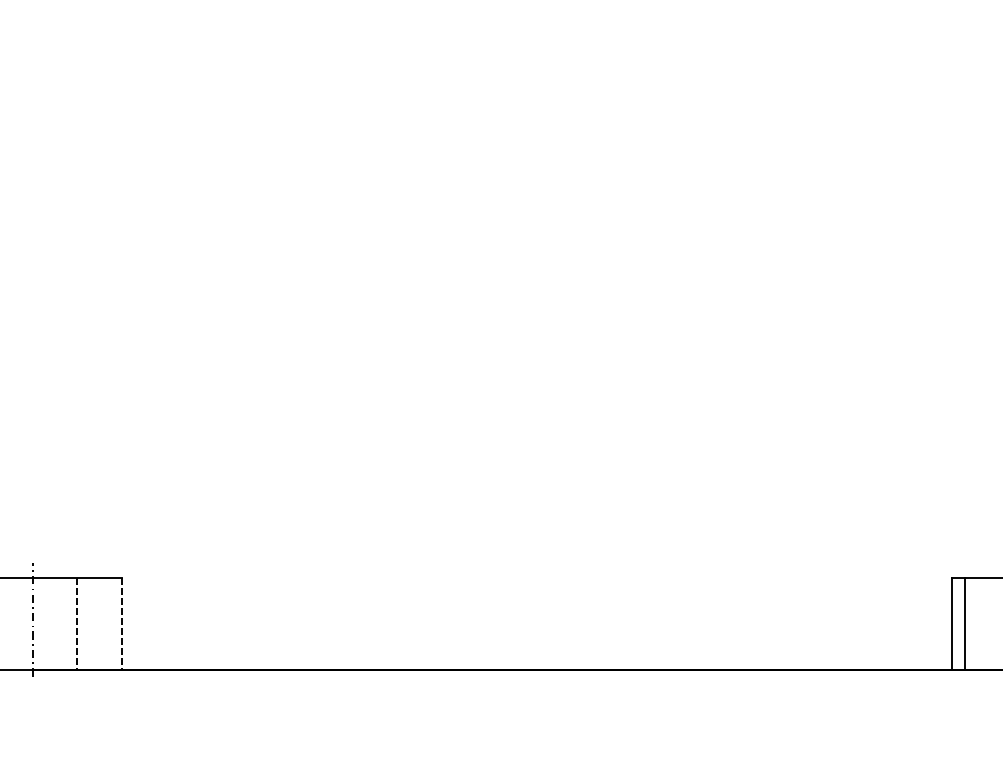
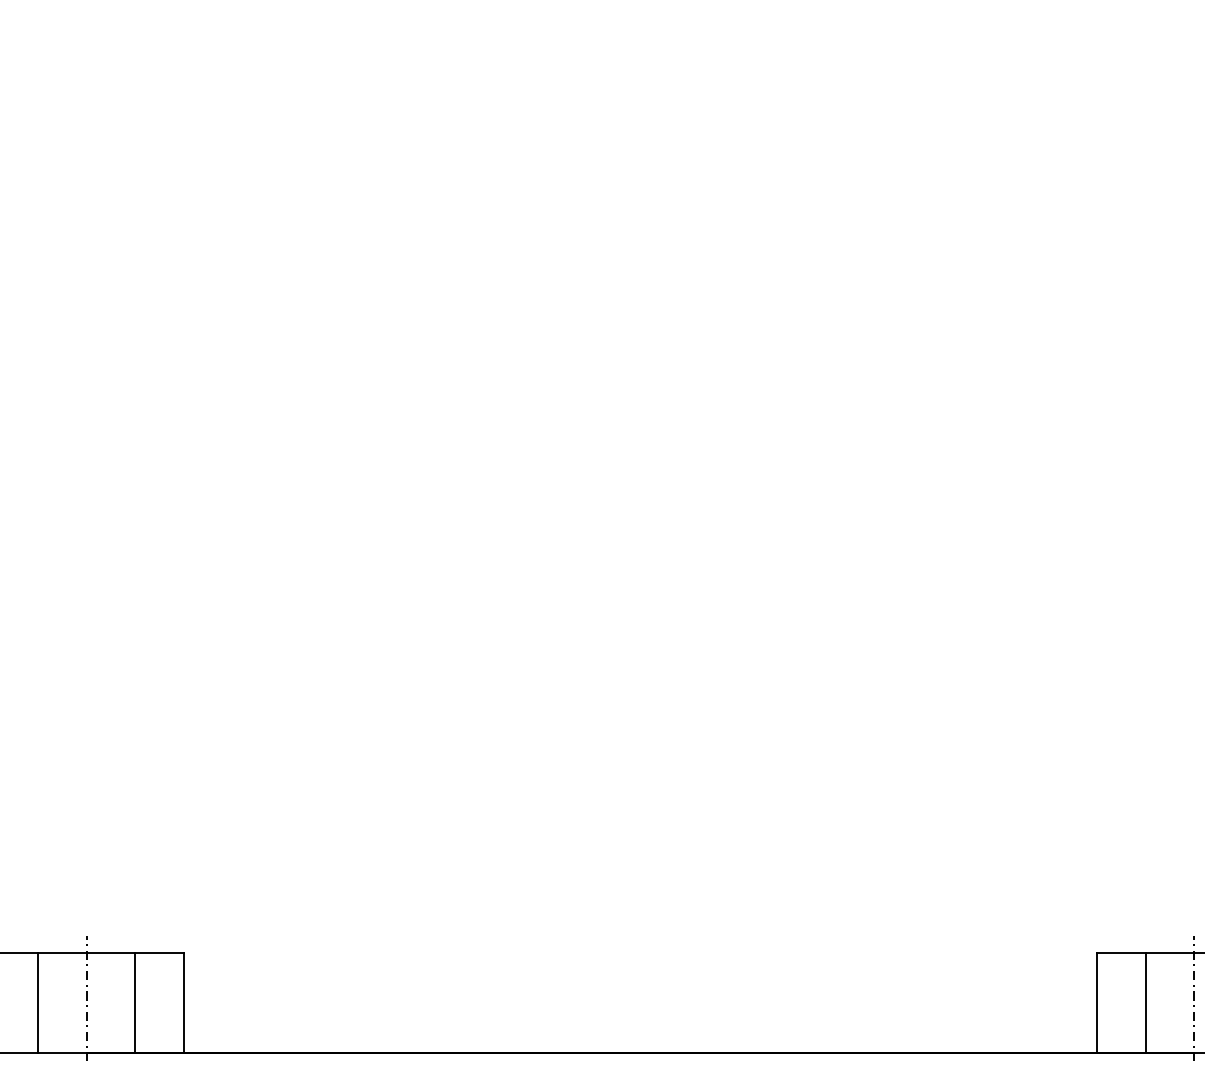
line: (77, 624) -> (135, 1003), dashed -> solid
line: (121, 624) -> (183, 1003), dashed -> solid
line: (965, 624) -> (1146, 1003), moved

